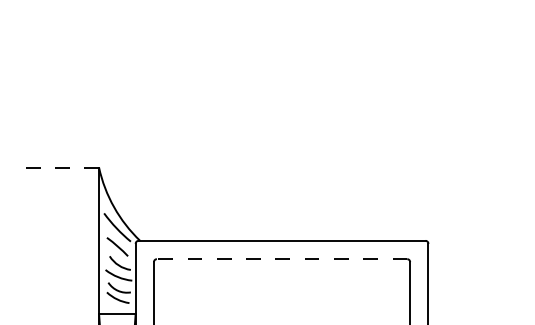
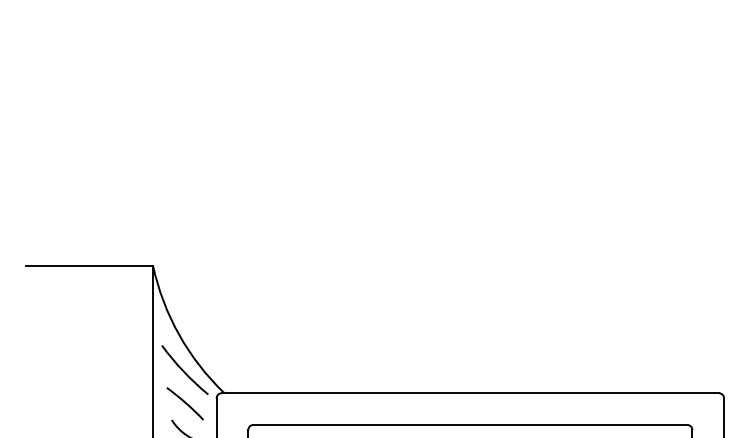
line: (62, 167) -> (89, 266), dashed -> solid
line: (281, 259) -> (469, 425), dashed -> solid

